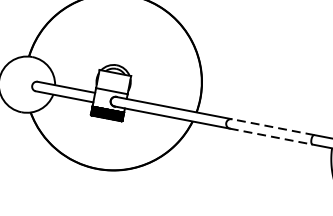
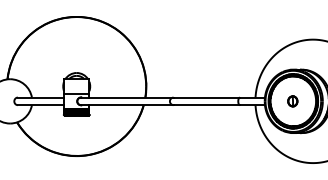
line: (272, 126) -> (206, 97), dashed -> solid
line: (272, 137) -> (207, 105), dashed -> solid

